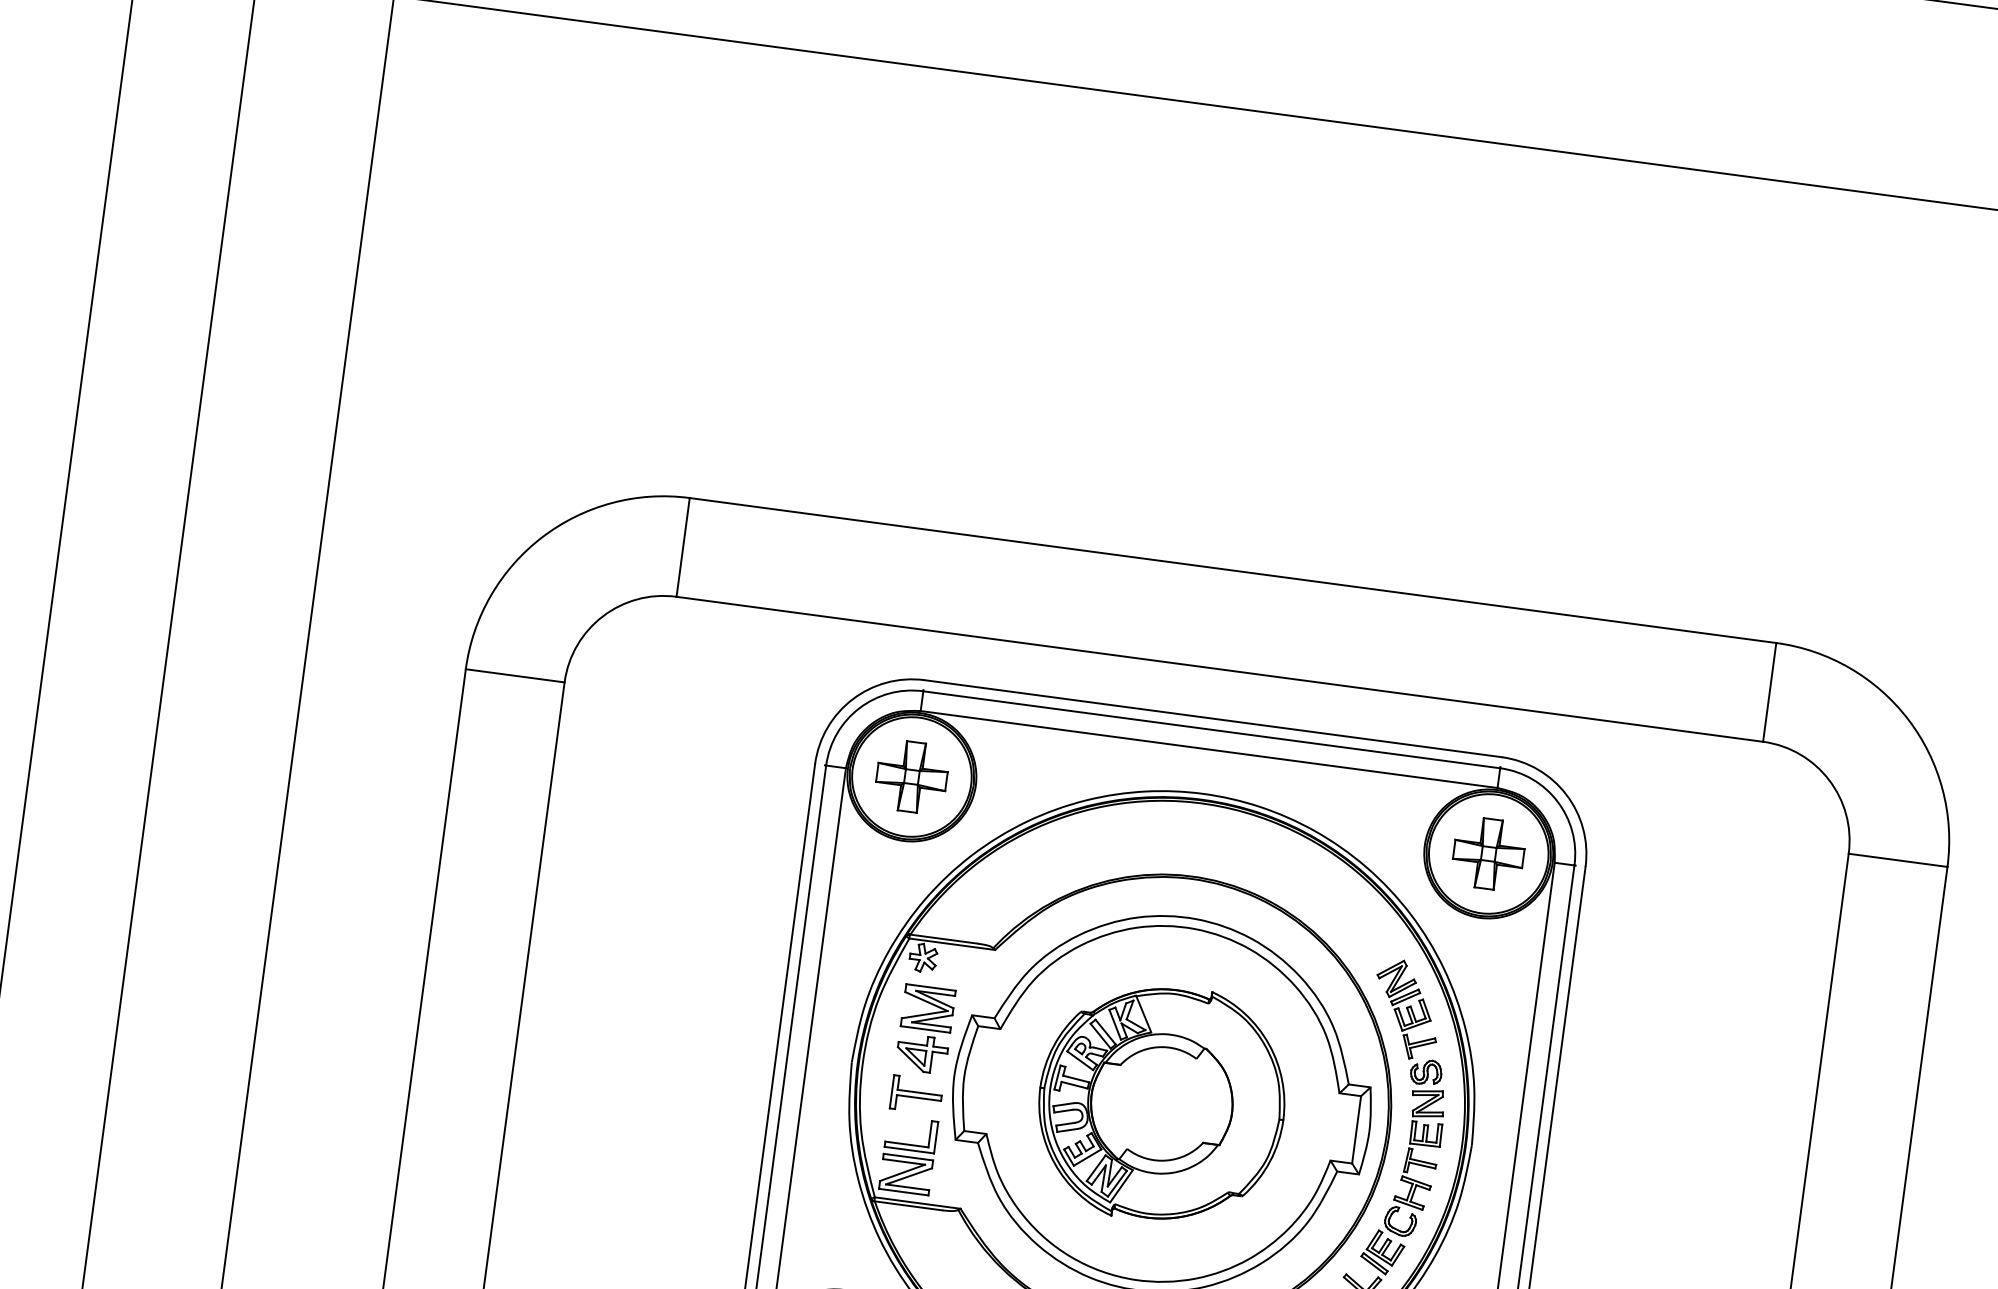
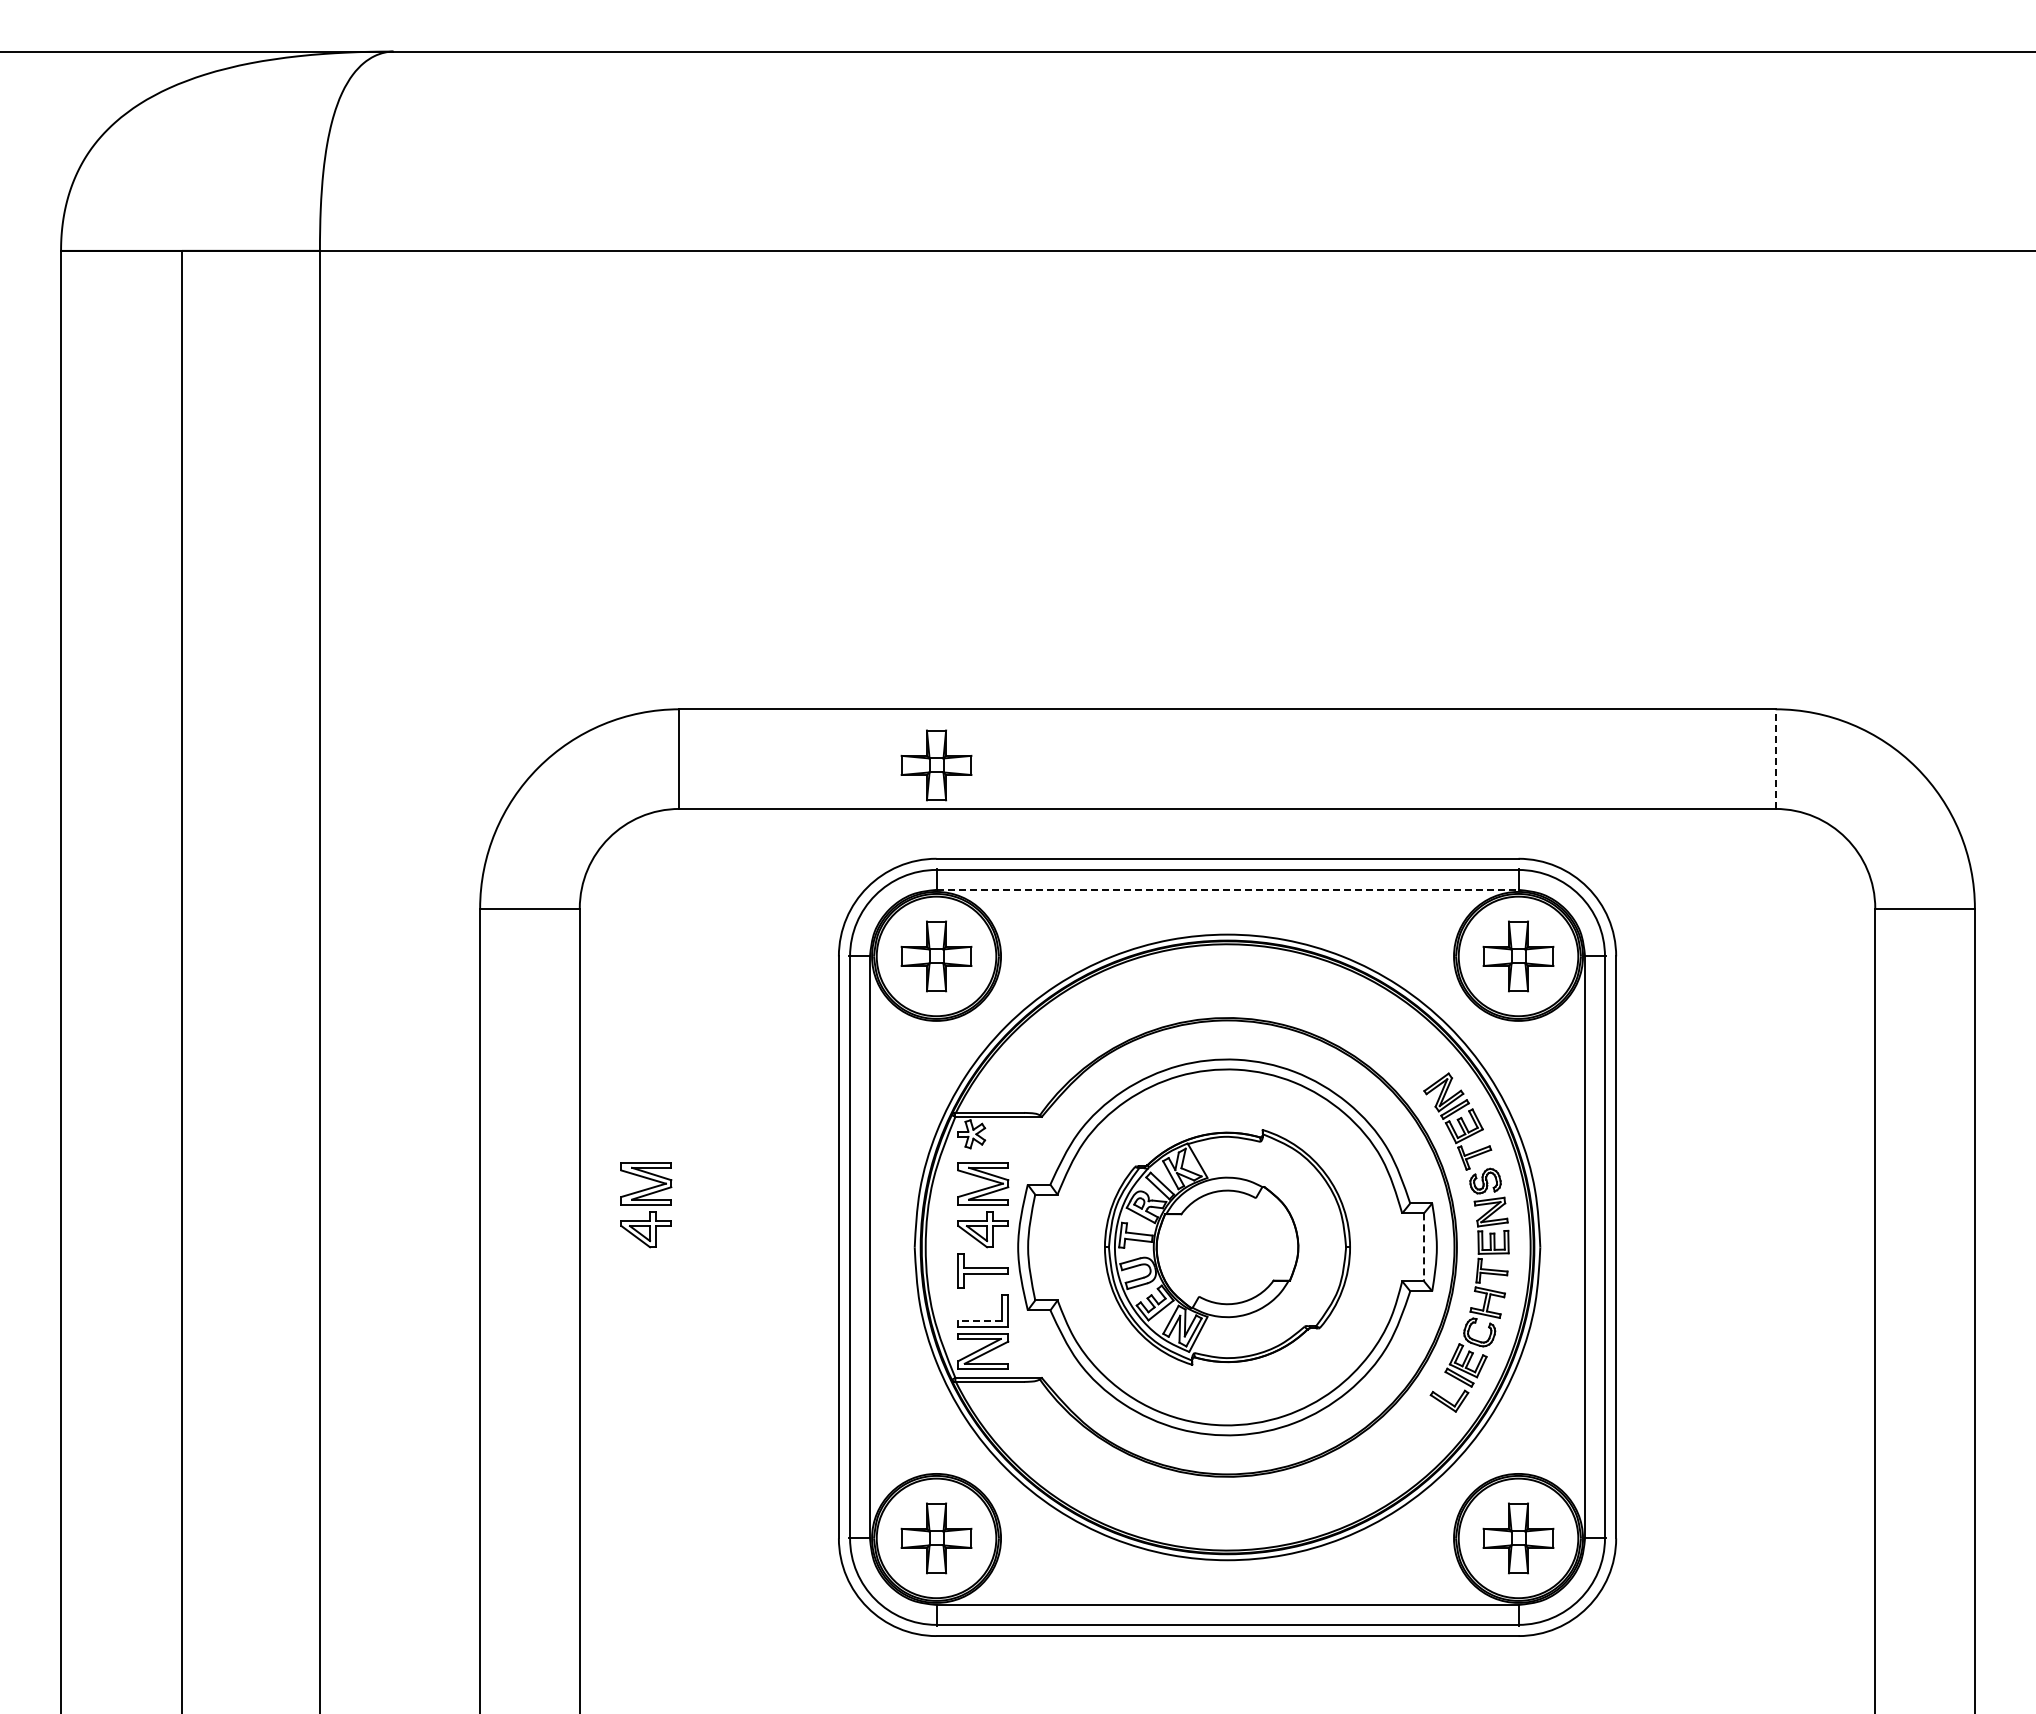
part: (937, 587) -> (936, 765), added
line: (1769, 692) -> (1775, 759), solid -> dashed
line: (1209, 749) -> (1227, 889), solid -> dashed
part: (591, 985) -> (646, 1205), added
line: (1357, 1130) -> (1424, 1247), solid -> dashed
line: (907, 1144) -> (980, 1321), solid -> dashed

